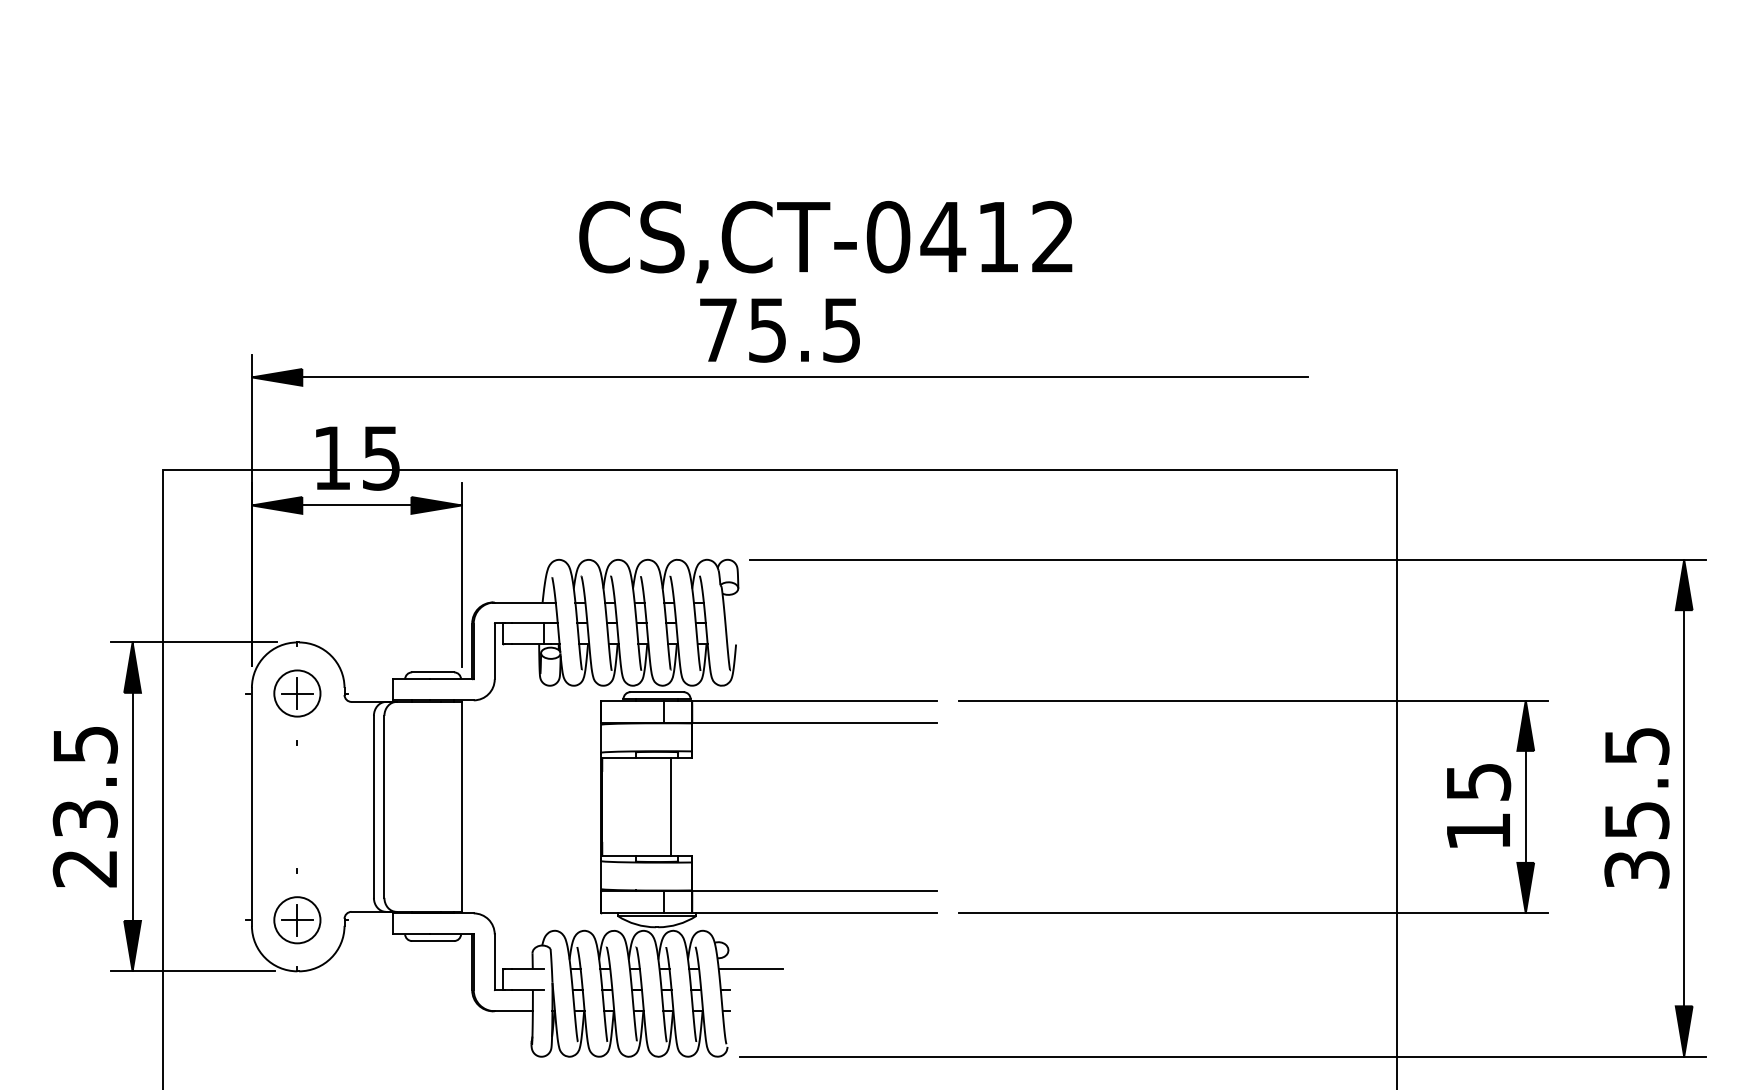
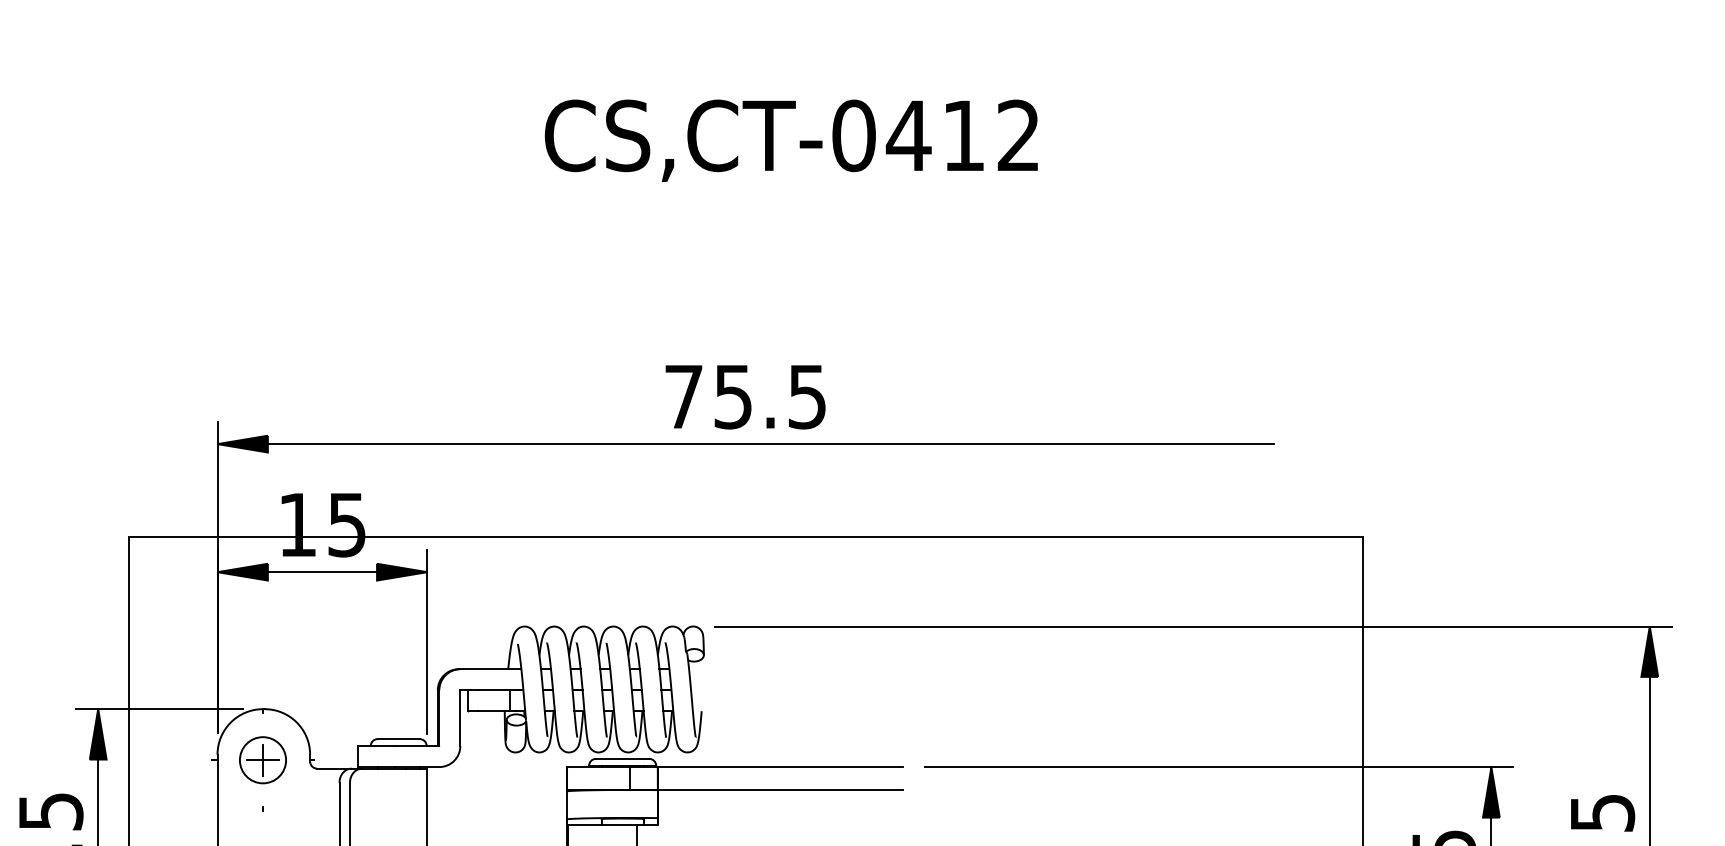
text: (825, 242) -> (791, 141), moved

